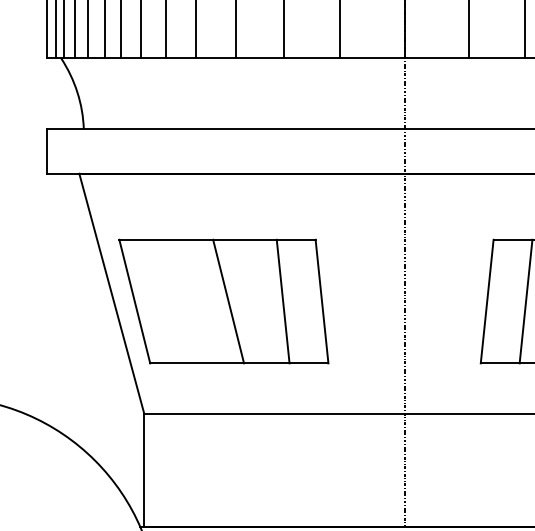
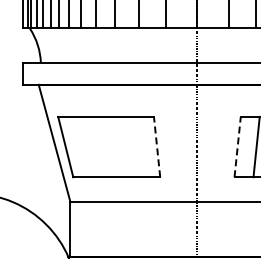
line: (228, 300) -> (111, 146), removed
line: (283, 300) -> (138, 146), removed
line: (322, 300) -> (157, 146), solid -> dashed
line: (486, 300) -> (237, 146), solid -> dashed

